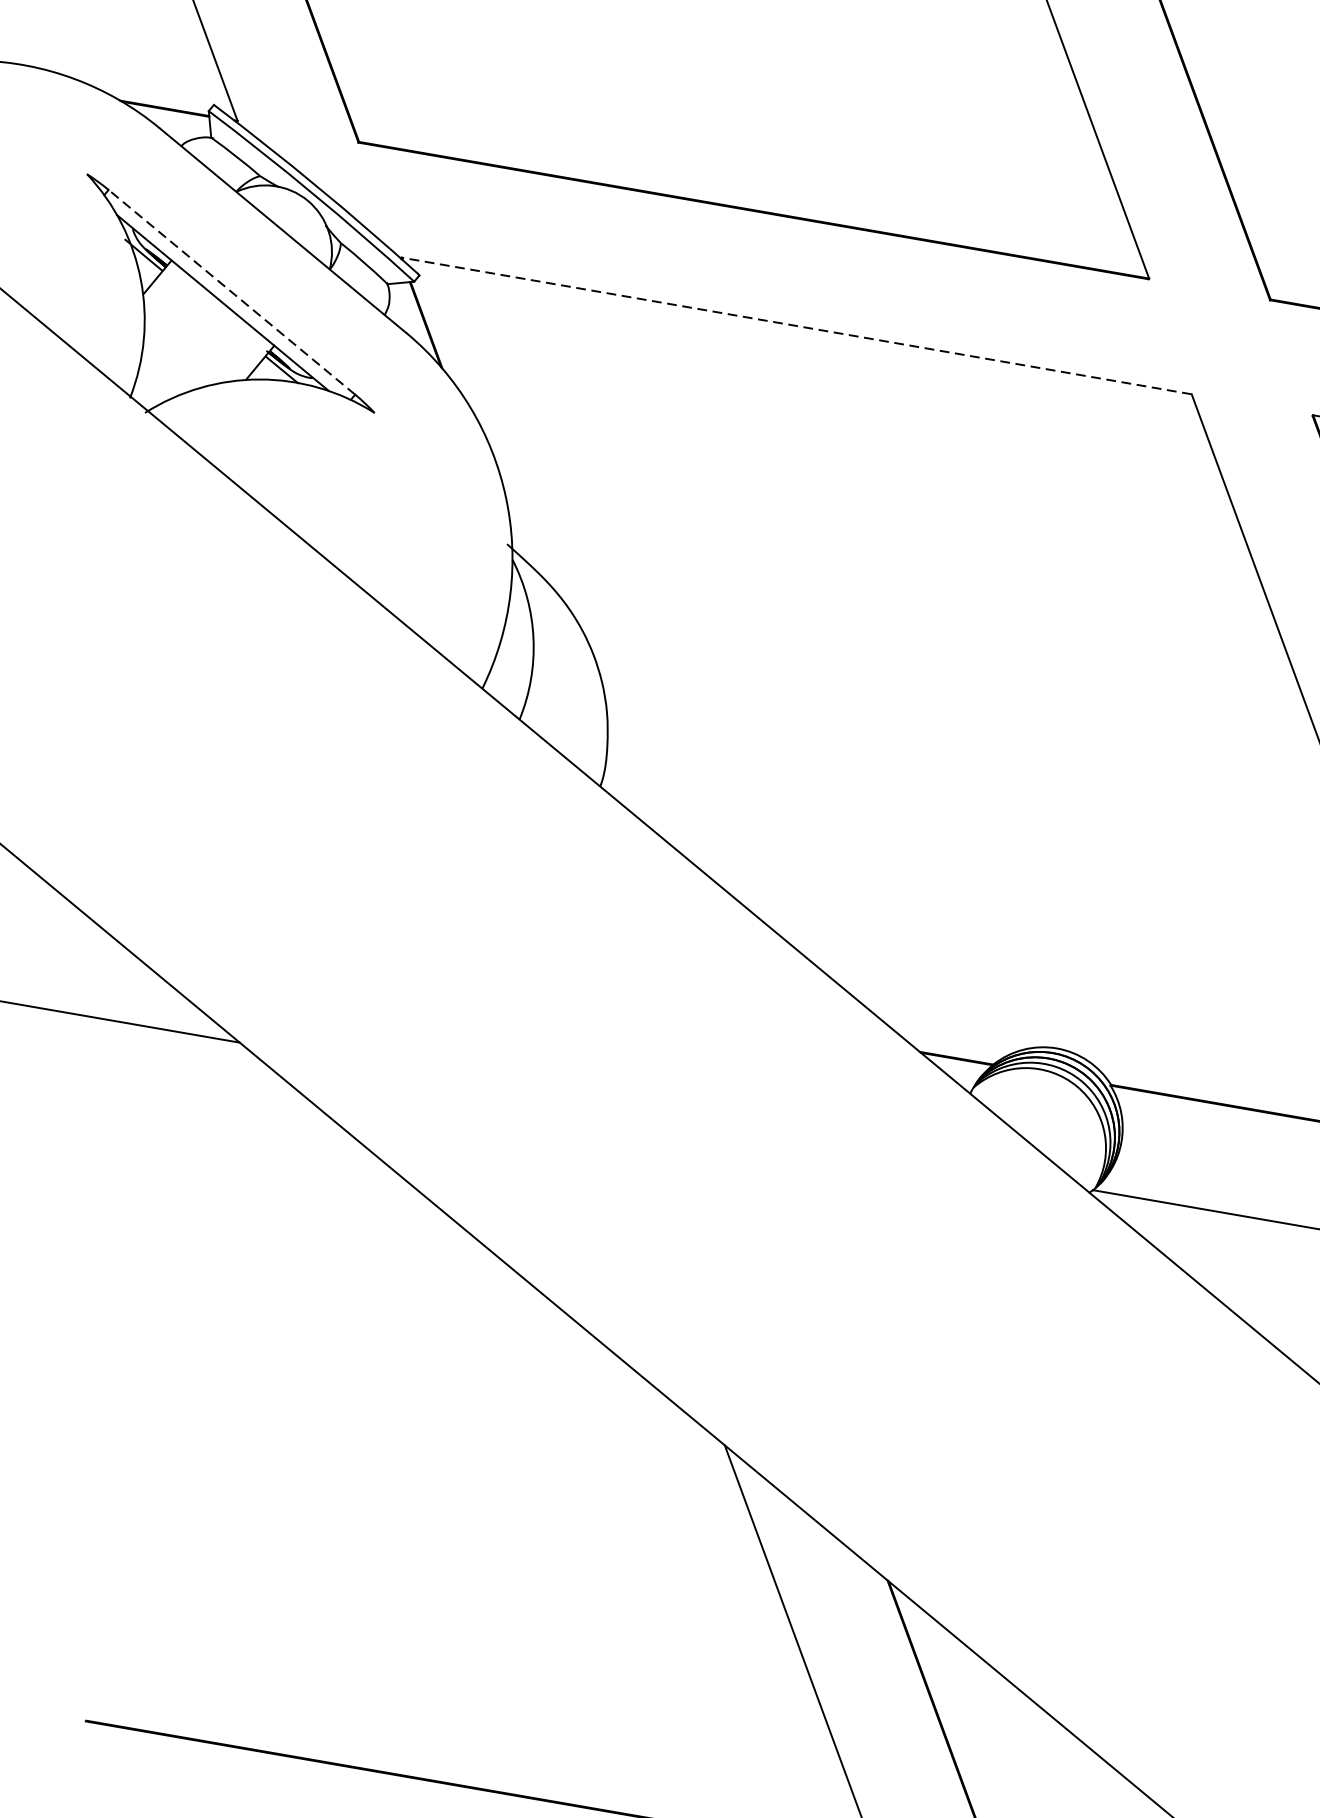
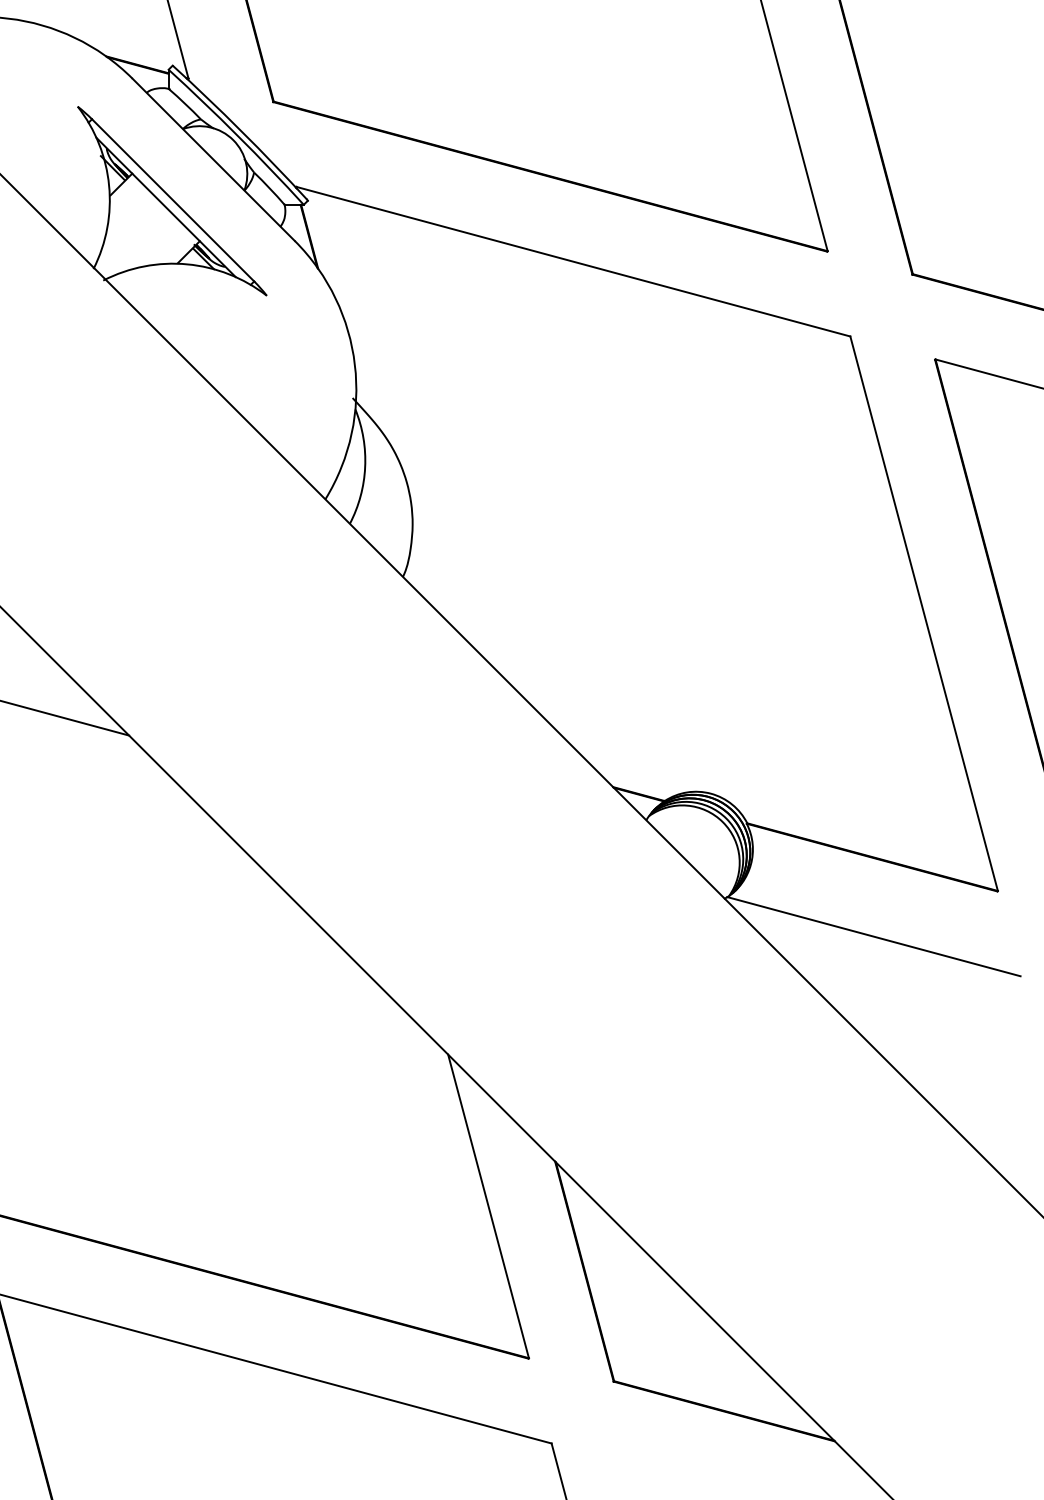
line: (232, 292) -> (173, 200), dashed -> solid
line: (796, 325) -> (573, 261), dashed -> solid

